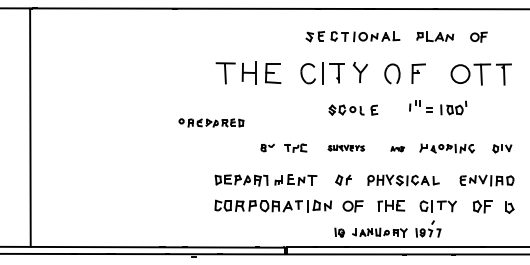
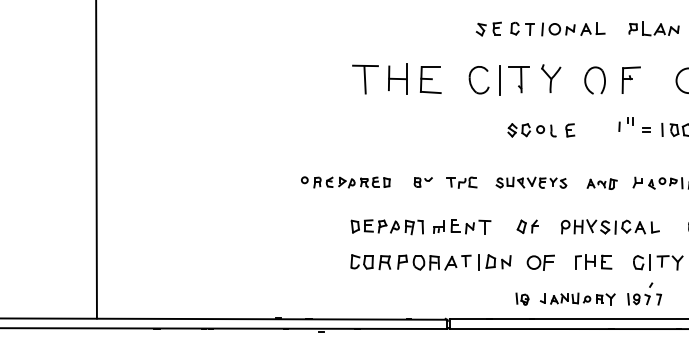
part: (211, 122) -> (345, 181), moved
part: (346, 147) -> (531, 181), size x1.43
part: (397, 148) -> (602, 183), size x1.67

